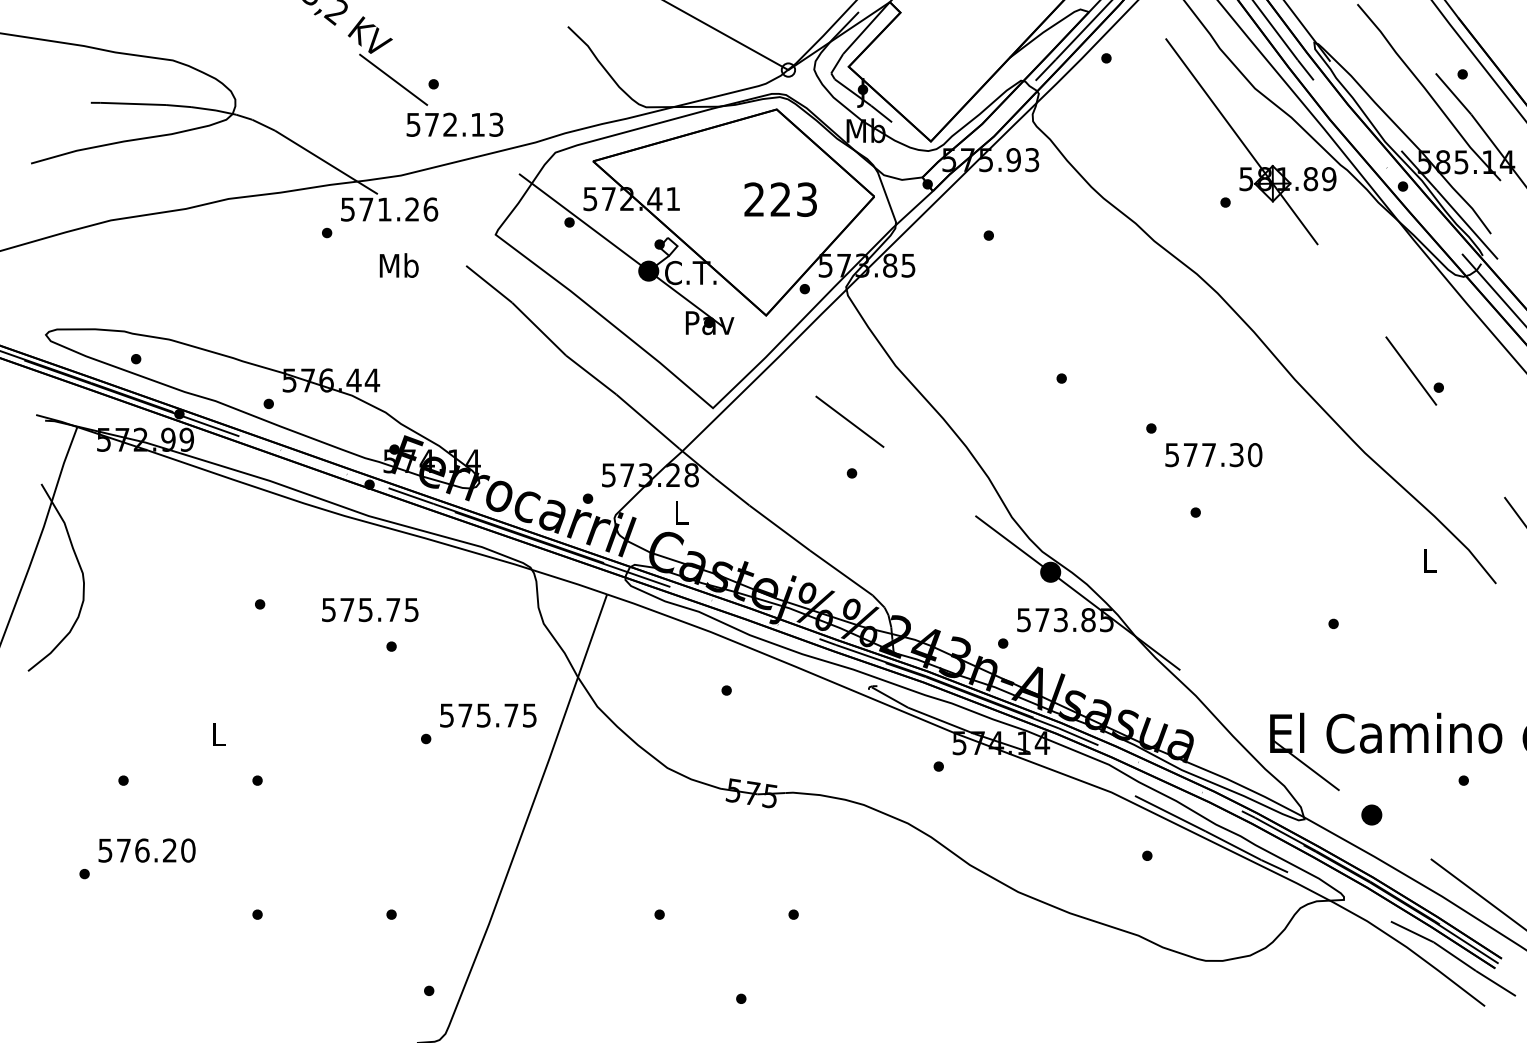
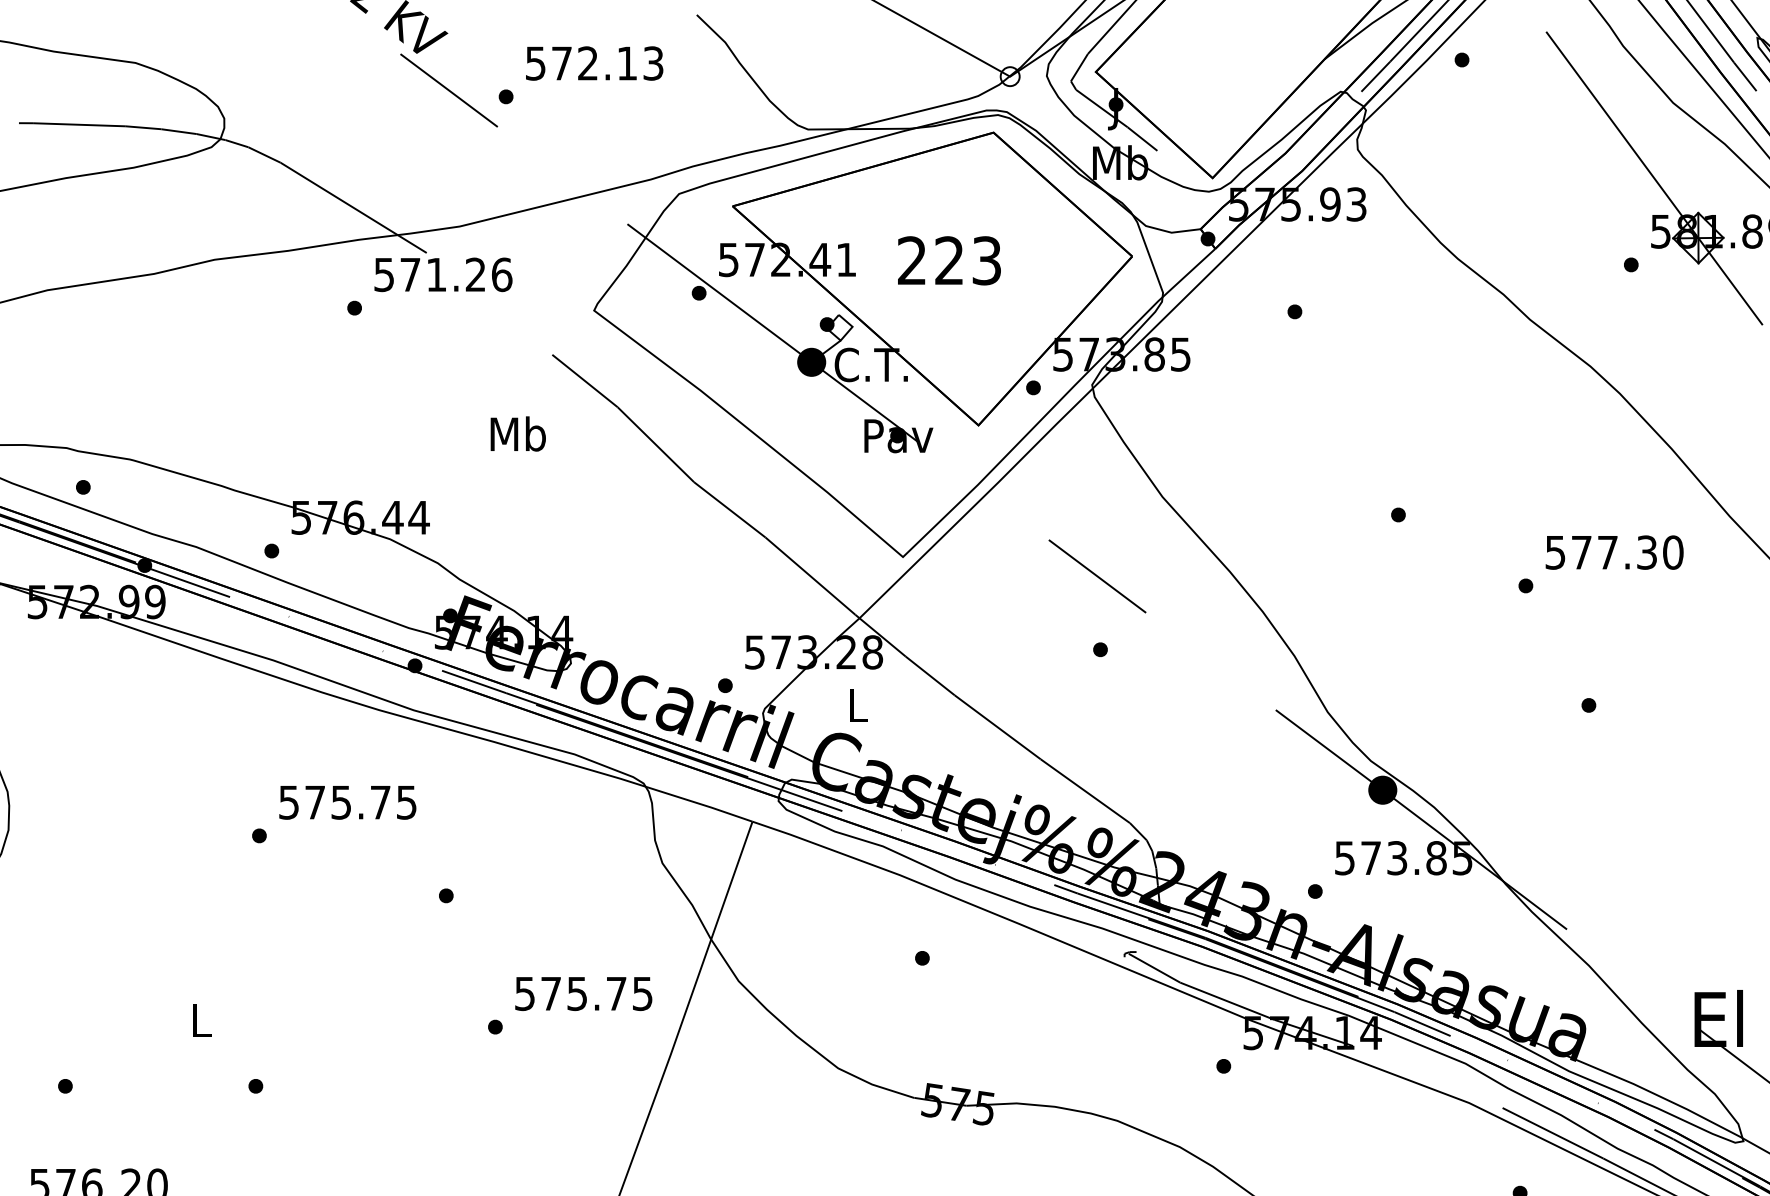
text: (454, 124) -> (593, 63), moved
text: (780, 199) -> (949, 260), moved
text: (398, 265) -> (517, 433), moved
text: (1213, 455) -> (1614, 553), moved
text: (370, 610) -> (348, 803), moved

